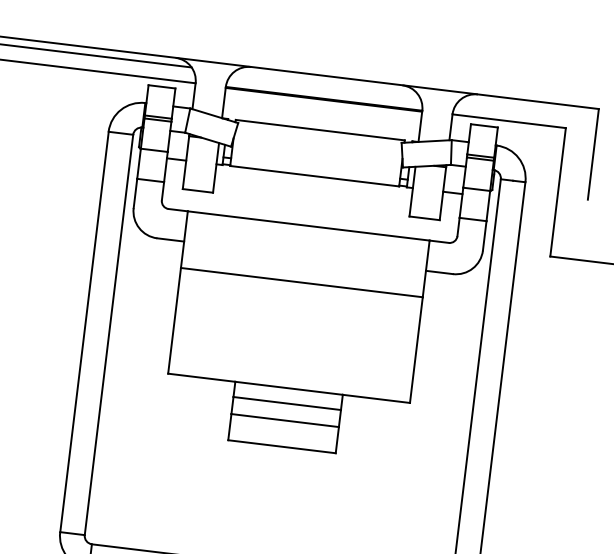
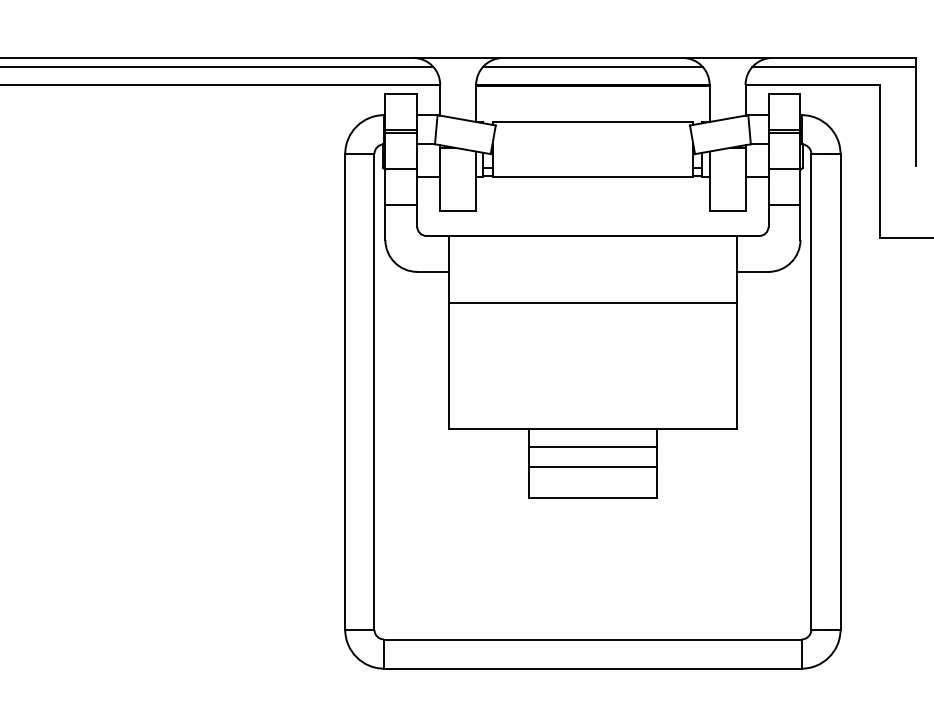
line: (325, 83) -> (592, 66), added
line: (529, 107) -> (834, 66), added

